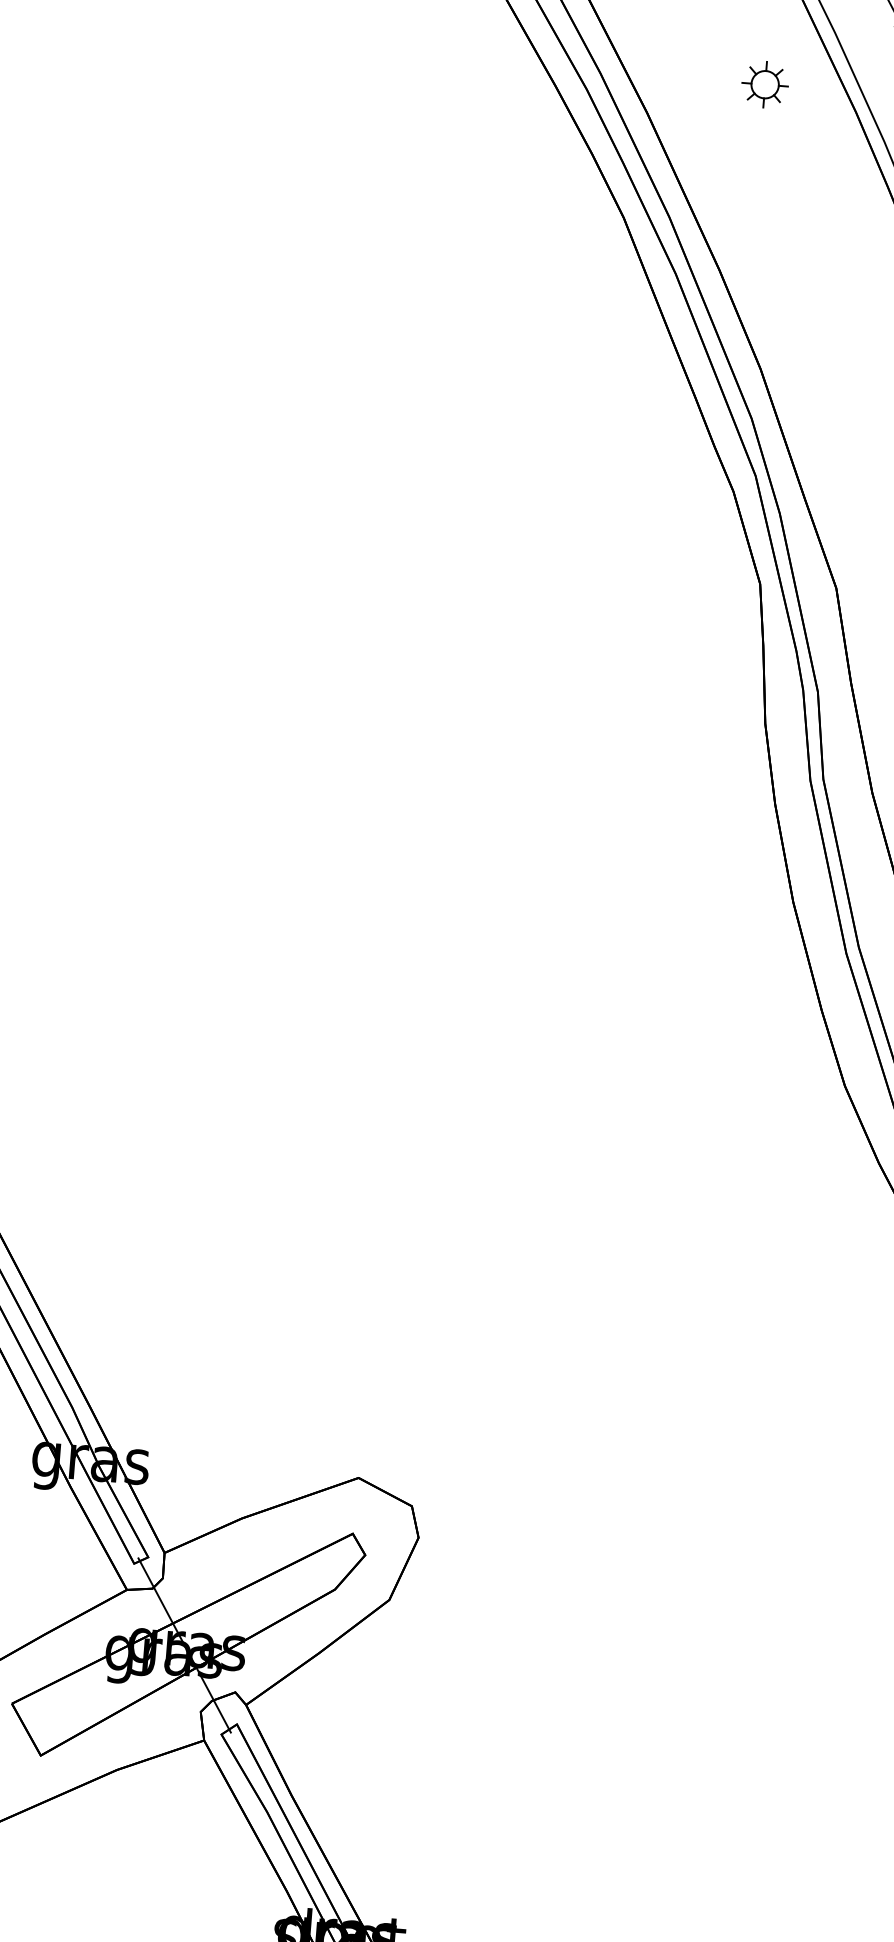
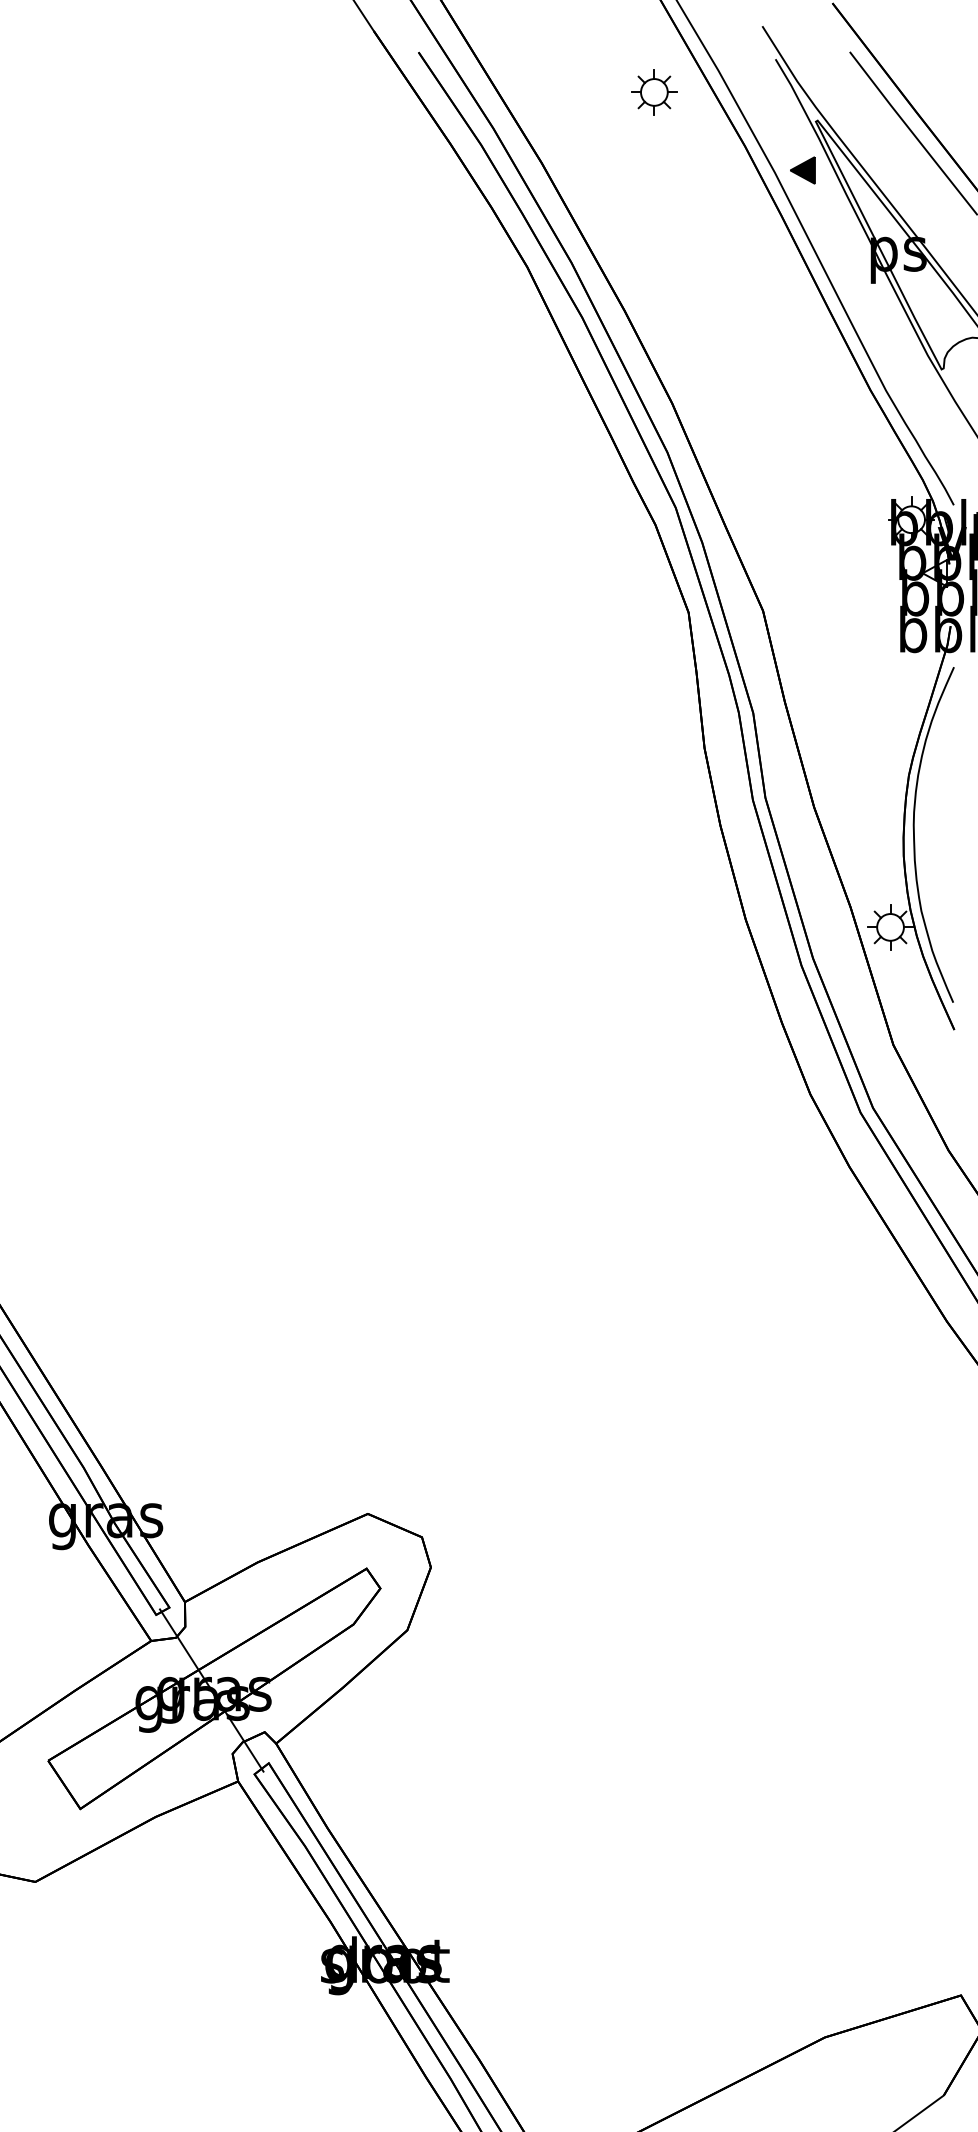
part: (765, 84) -> (654, 92), moved

